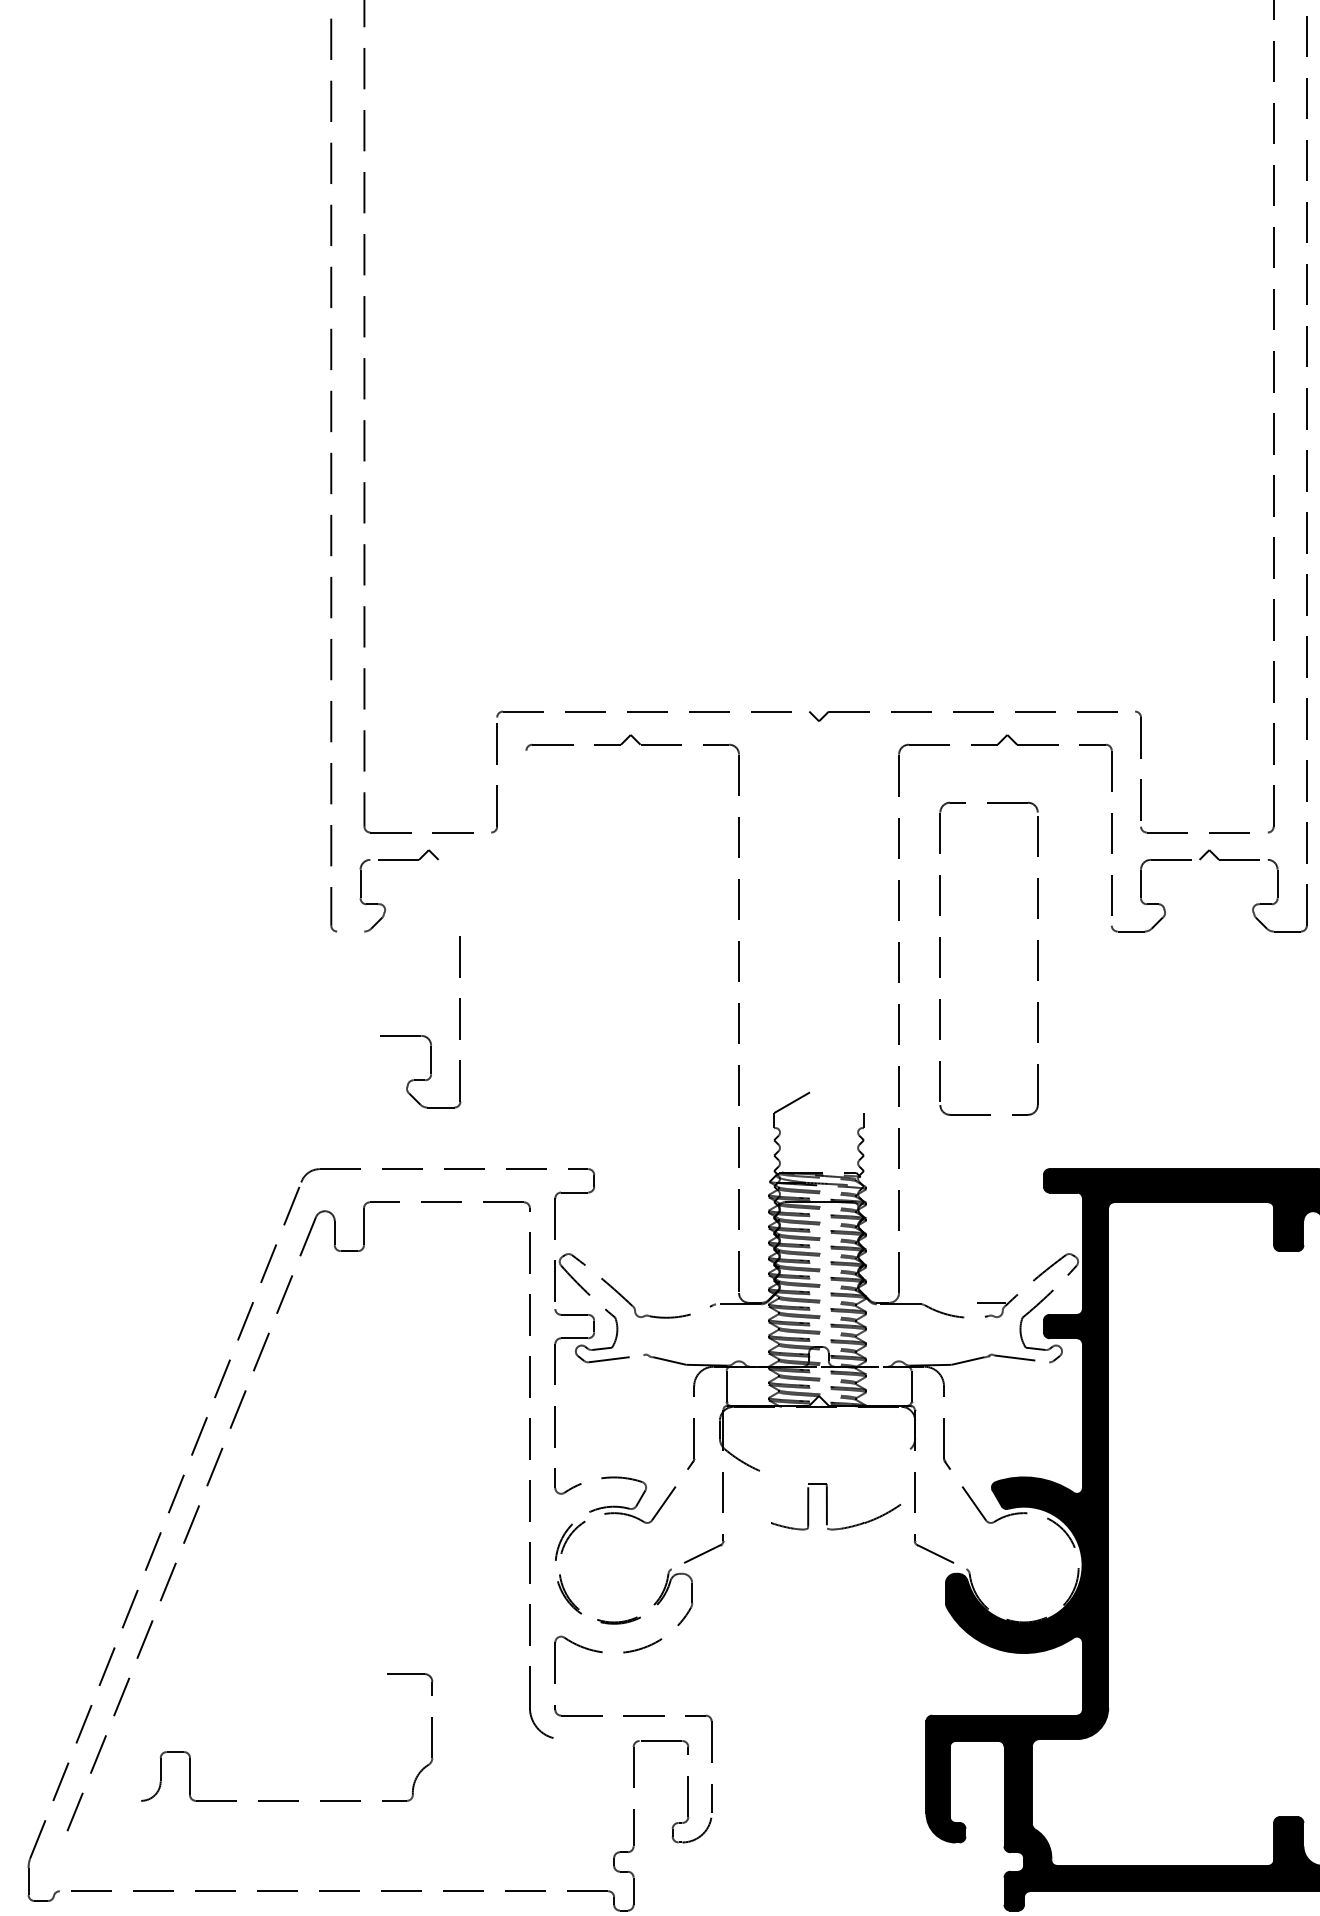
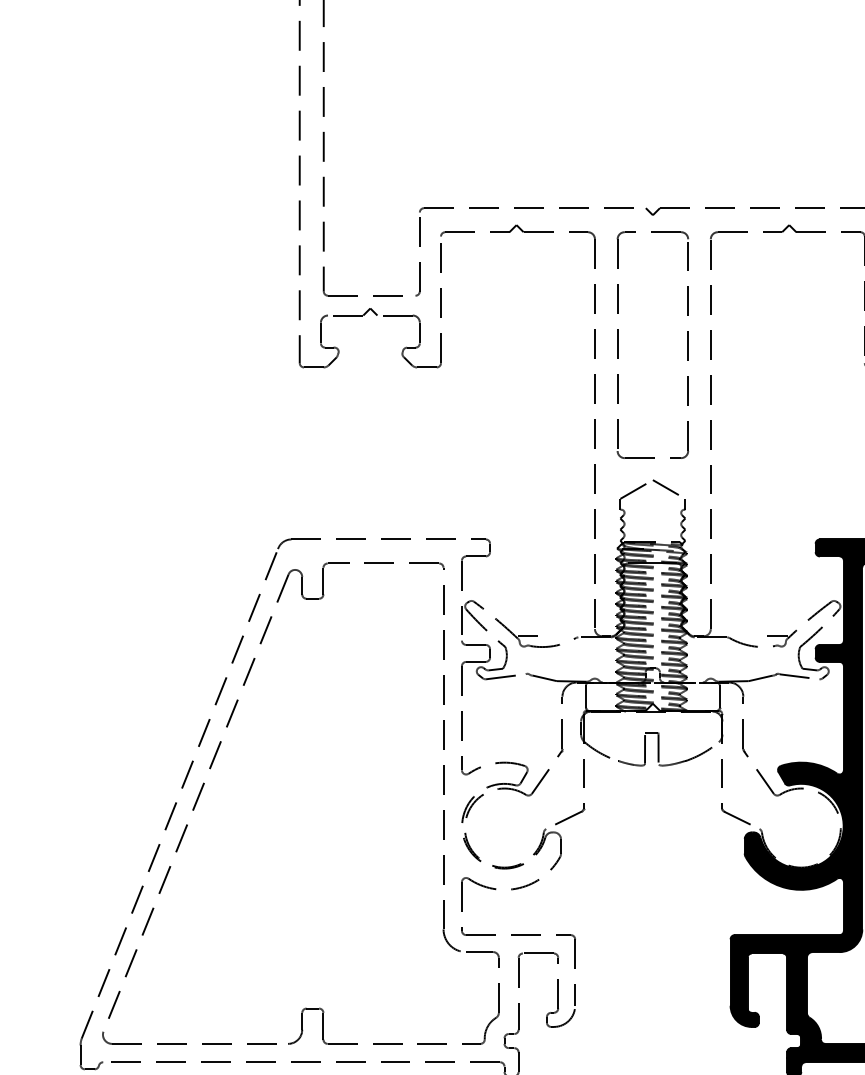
line: (350, 931) -> (313, 367), added
part: (940, 958) -> (617, 344), moved
part: (420, 1035) -> (412, 315), moved
line: (836, 1097) -> (665, 487), added
line: (646, 1302) -> (527, 636), added
part: (827, 1506) -> (659, 748), moved
part: (287, 1800) -> (394, 1043), moved
part: (175, 1865) -> (186, 1043), added

